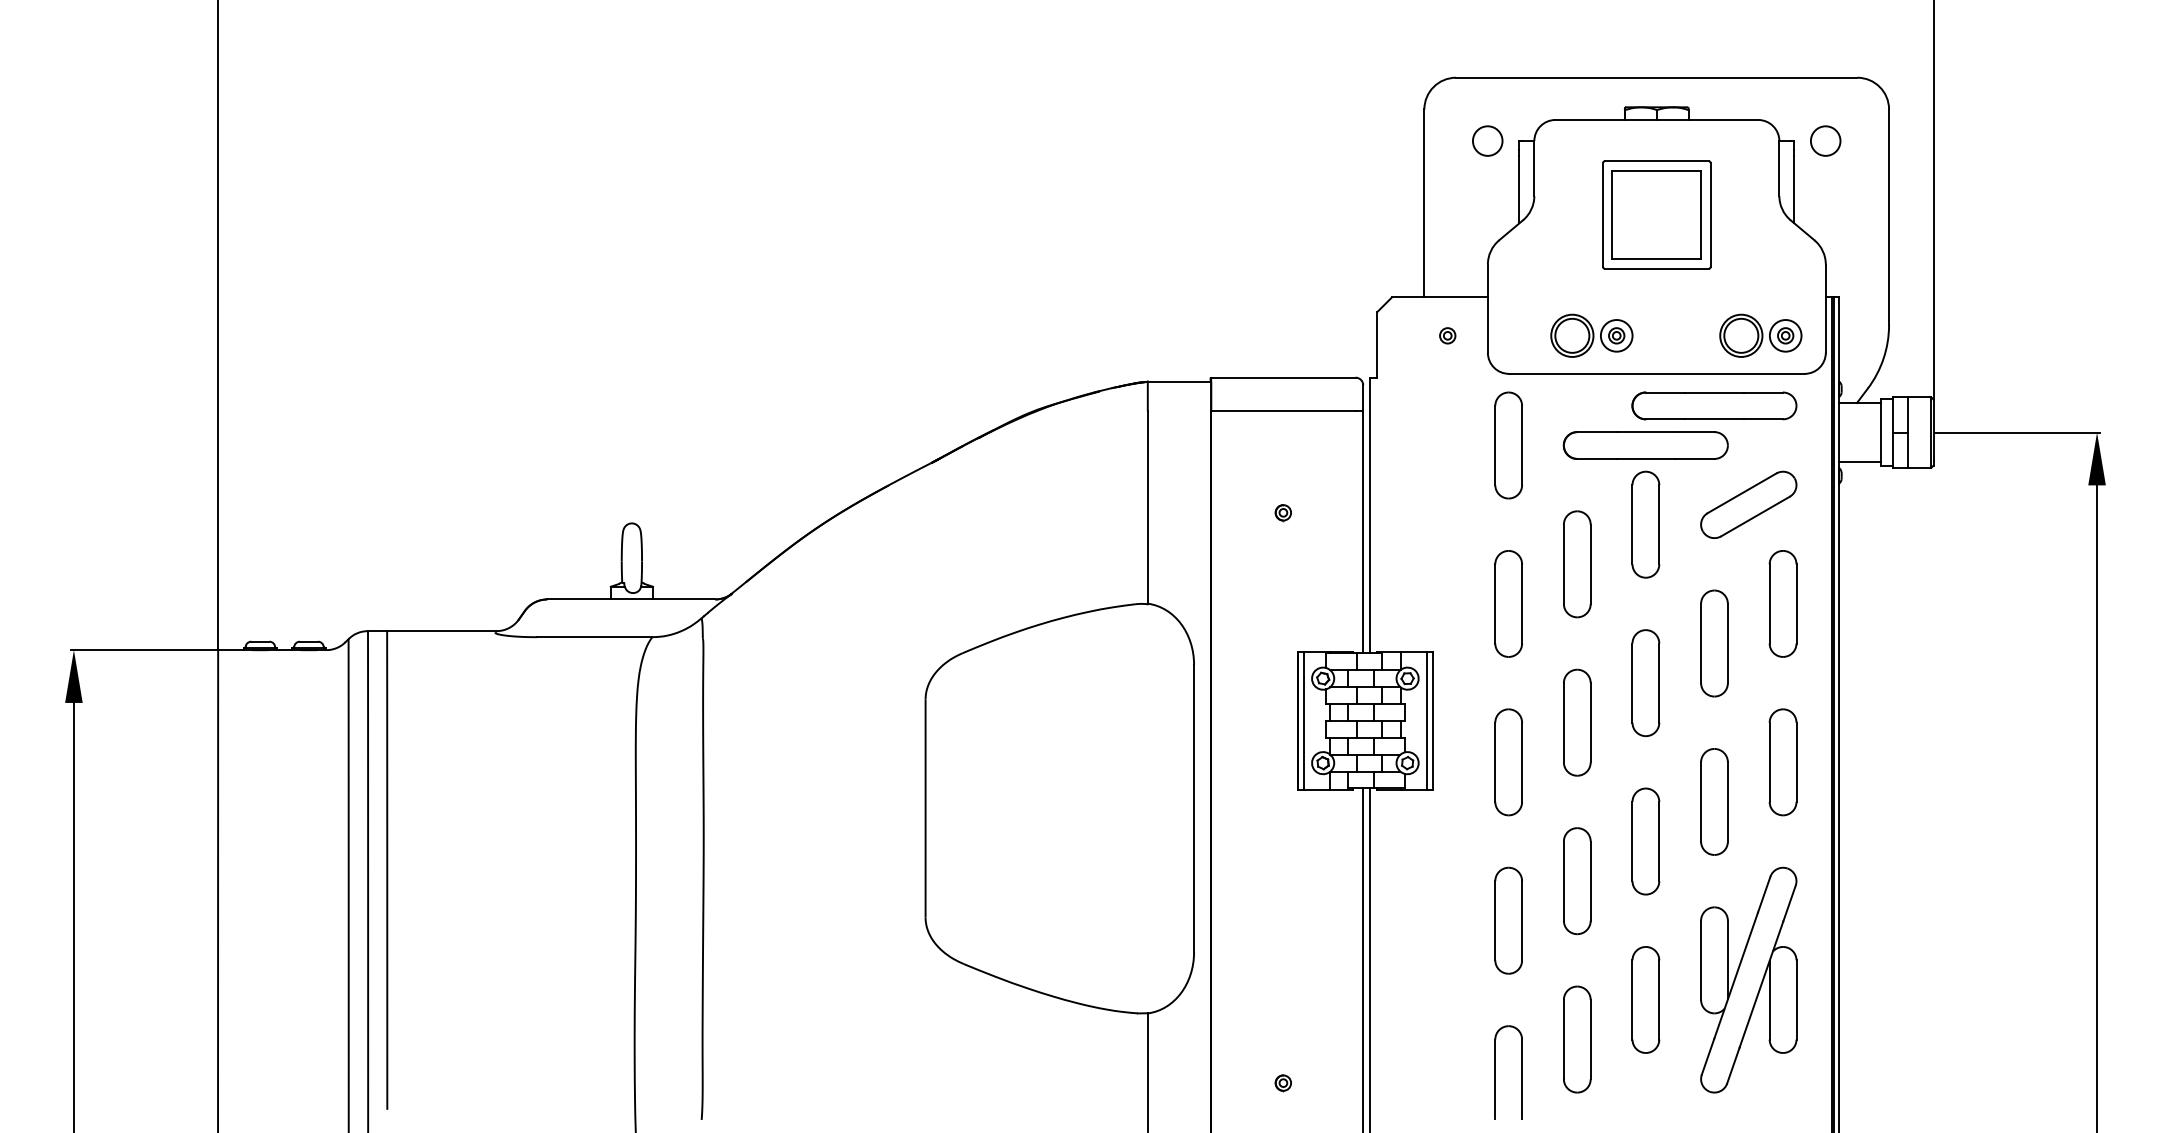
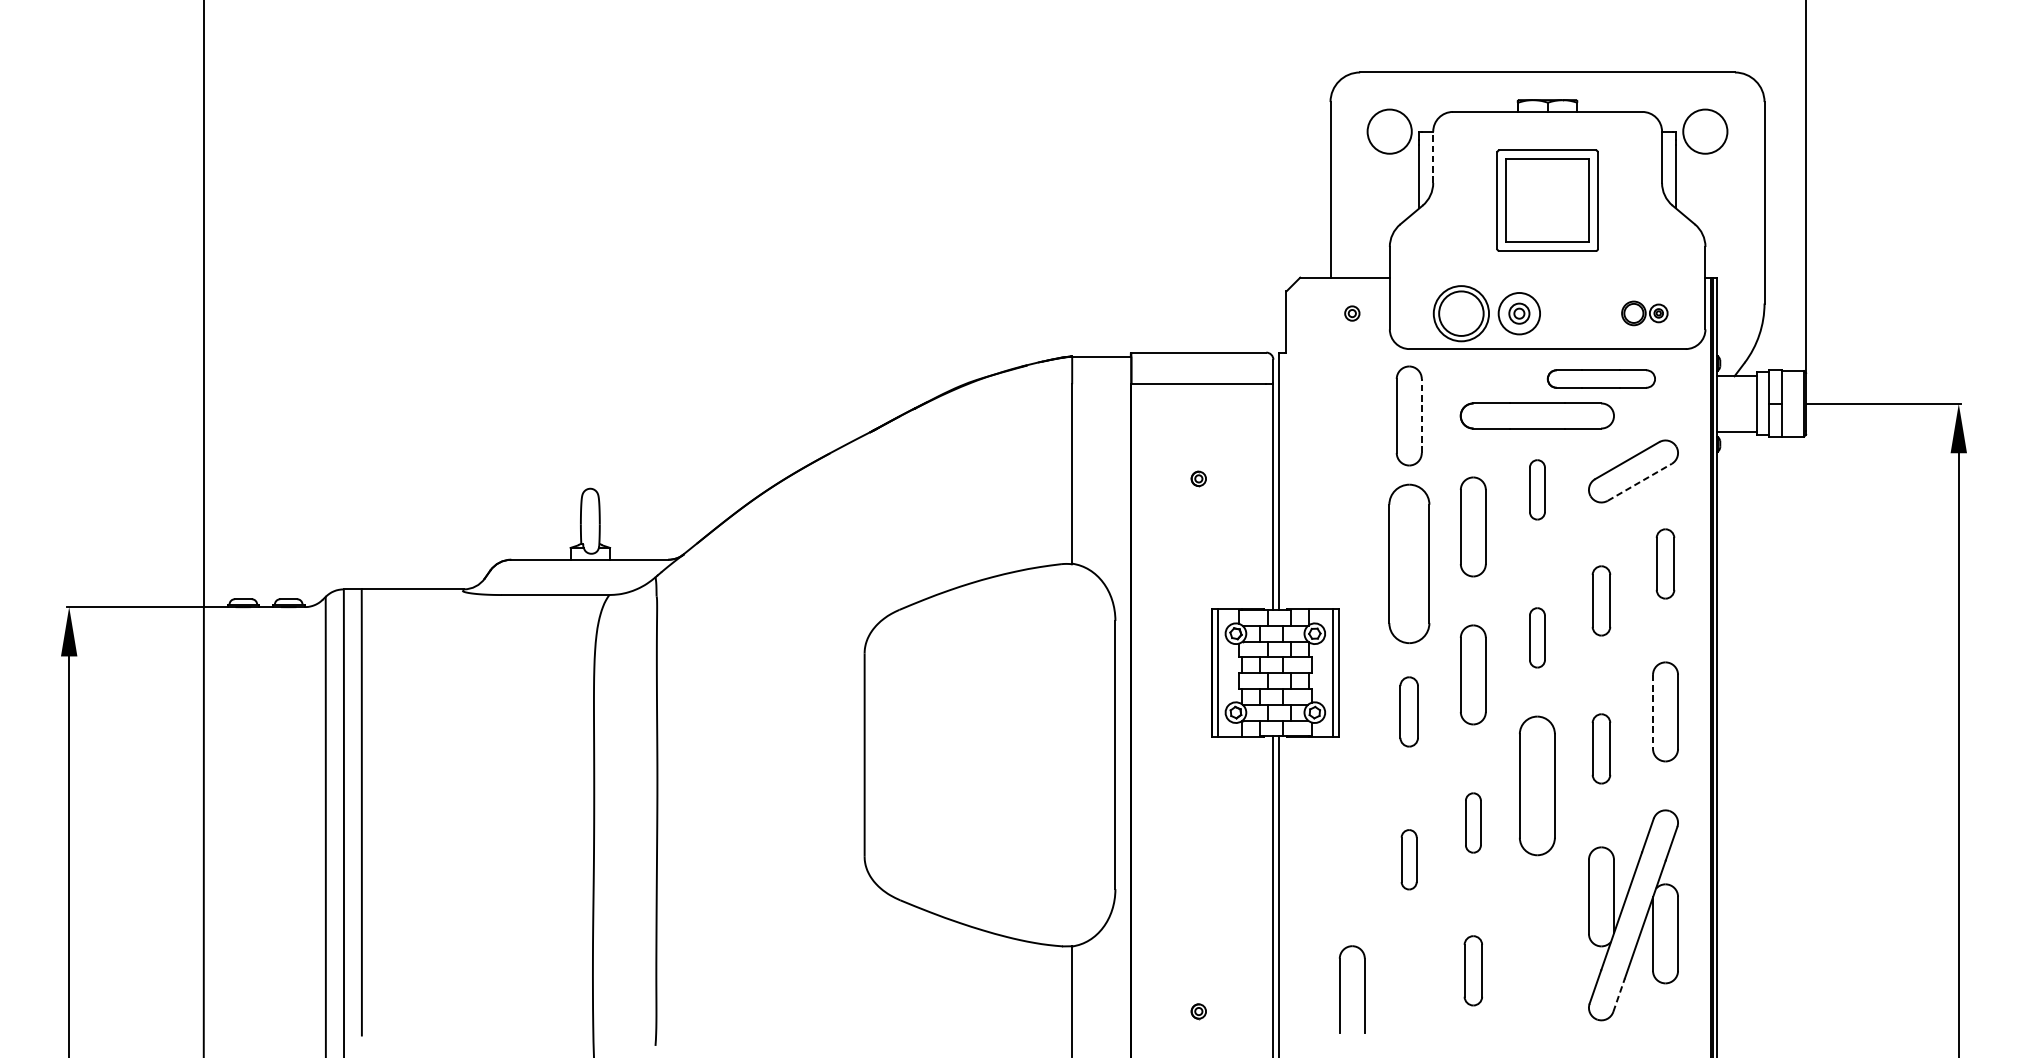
circle: (1487, 140) -> (1389, 131), size x1.6
circle: (1825, 140) -> (1705, 131), size x1.6
line: (1534, 168) -> (1433, 157), solid -> dashed
part: (1591, 335) -> (1486, 313), size x1.4
part: (1760, 335) -> (1644, 313), size x0.6
part: (1714, 405) -> (1601, 378), size x0.7
line: (1522, 445) -> (1422, 415), solid -> dashed
line: (1755, 516) -> (1639, 482), solid -> dashed
part: (1645, 524) -> (1537, 489), size x0.6
part: (1508, 603) -> (1409, 563), size x1.6
part: (1782, 603) -> (1664, 563), size x0.7
part: (1714, 643) -> (1601, 600), size x0.7
part: (1645, 682) -> (1537, 637), size x0.6
part: (1508, 762) -> (1409, 712), size x0.7
line: (1769, 762) -> (1652, 712), solid -> dashed
part: (1714, 801) -> (1601, 748), size x0.7
part: (1645, 841) -> (1537, 785), size x1.4
part: (1577, 881) -> (1473, 823), size x0.6
part: (1508, 920) -> (1409, 859), size x0.6
part: (1645, 999) -> (1537, 933), removed
part: (1577, 1039) -> (1473, 970), size x0.7
line: (1733, 1065) -> (1619, 995), solid -> dashed
part: (1495, 1072) -> (1339, 989), moved

